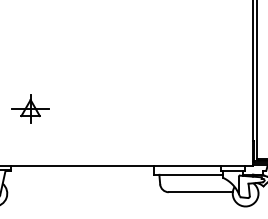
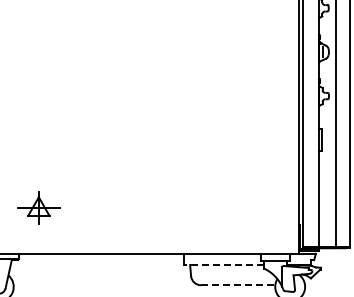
part: (30, 108) -> (38, 207), moved
line: (188, 175) -> (224, 265), solid -> dashed
line: (201, 192) -> (238, 285), solid -> dashed

